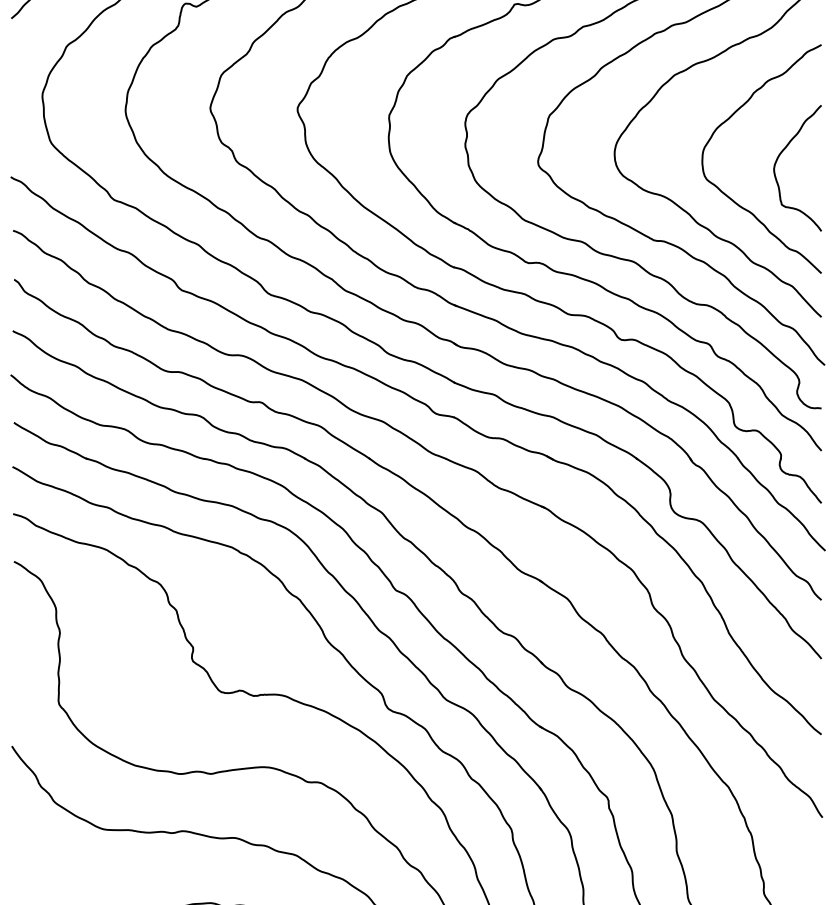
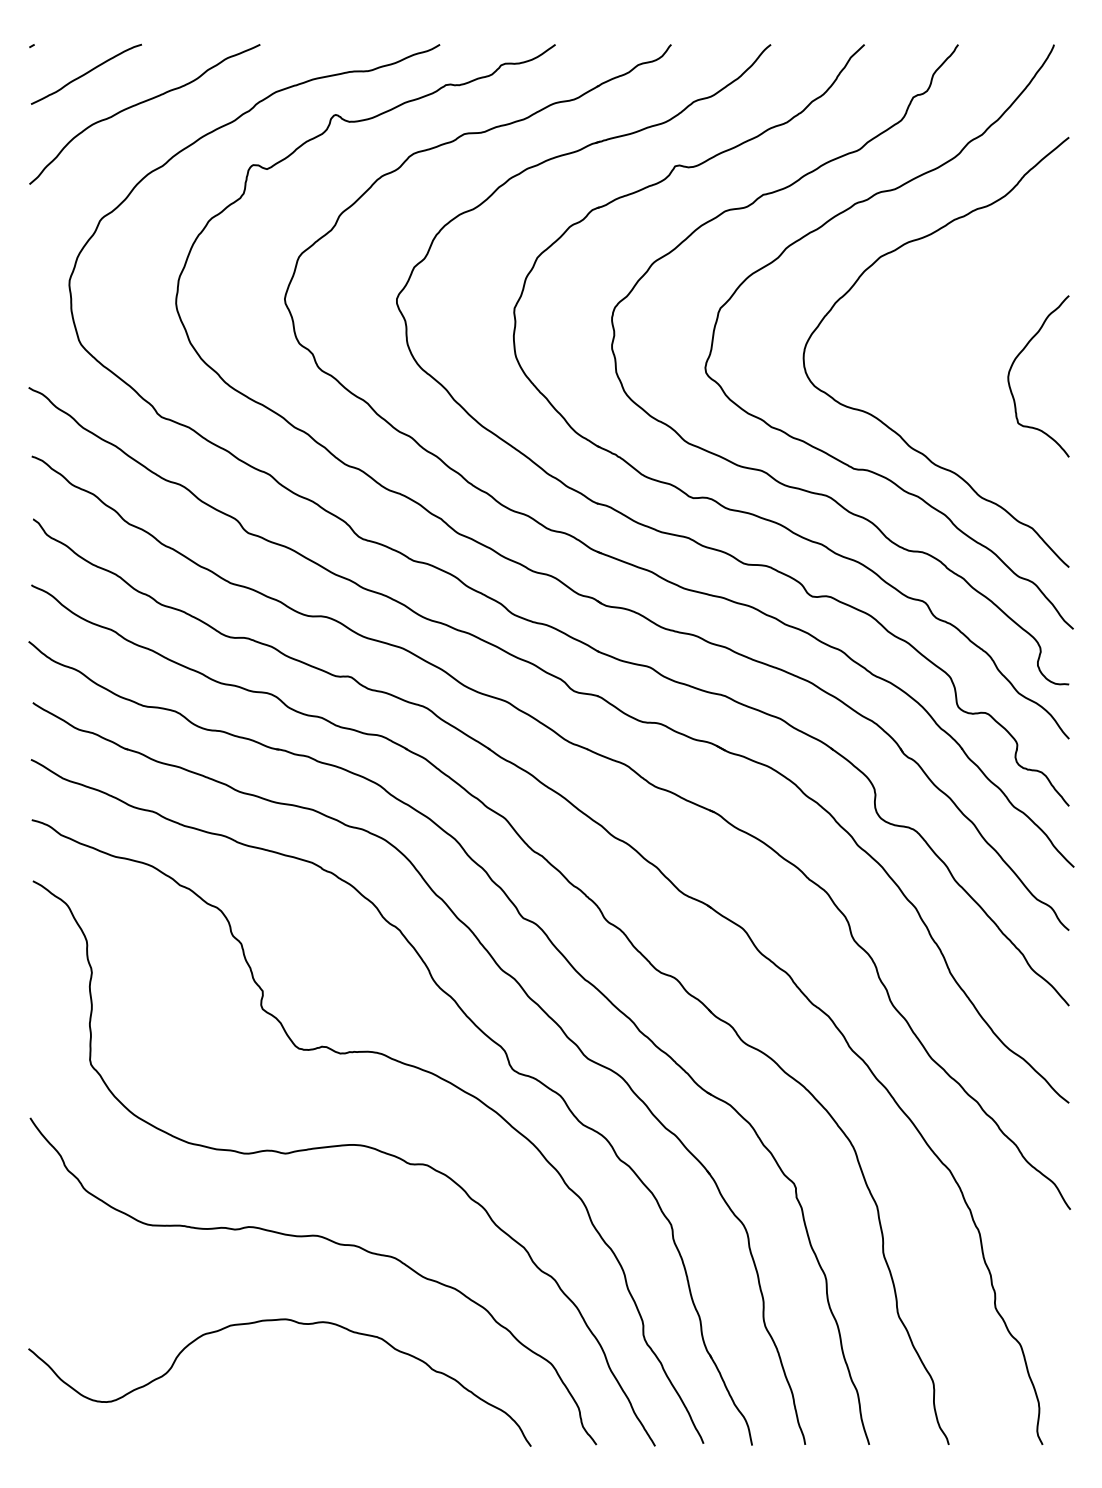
curve: (729, 196) -> (950, 412), removed

